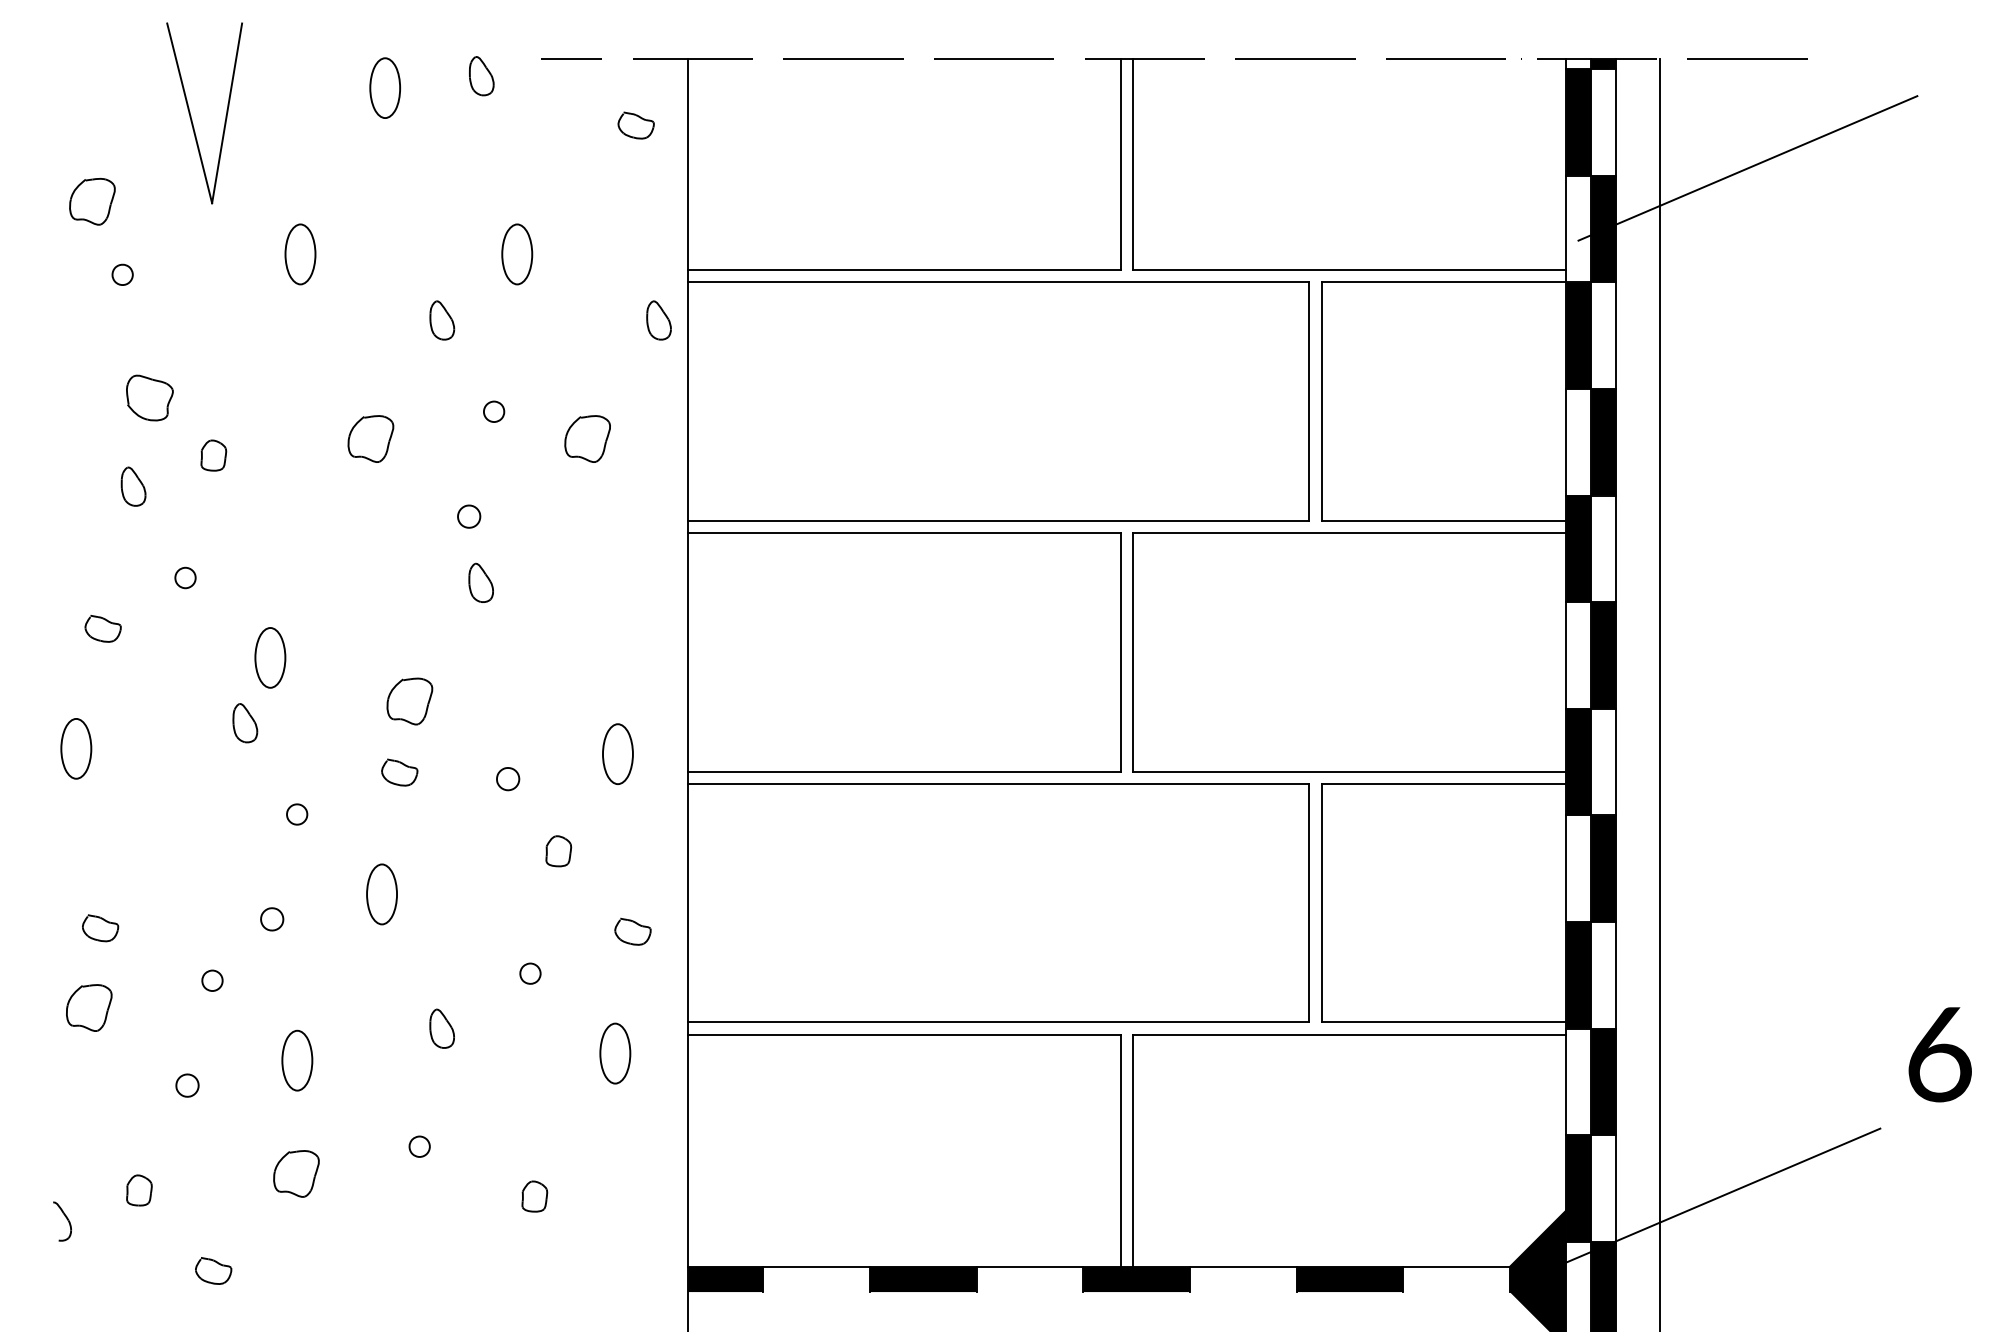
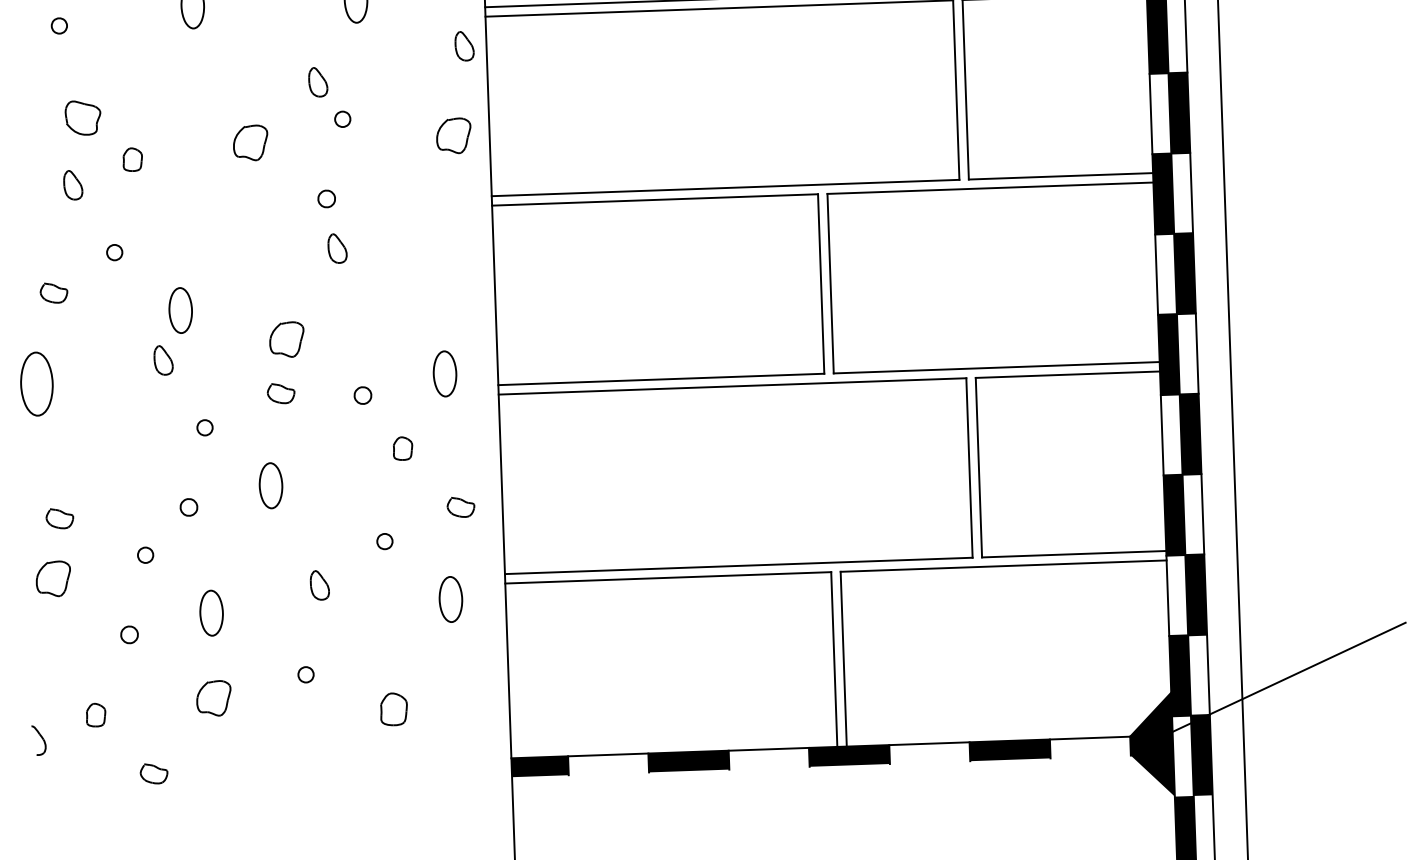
part: (442, 320) -> (318, 82), moved
part: (587, 438) -> (453, 135), moved
part: (76, 748) -> (37, 383), size x1.4
part: (534, 1196) -> (393, 709), size x1.4

